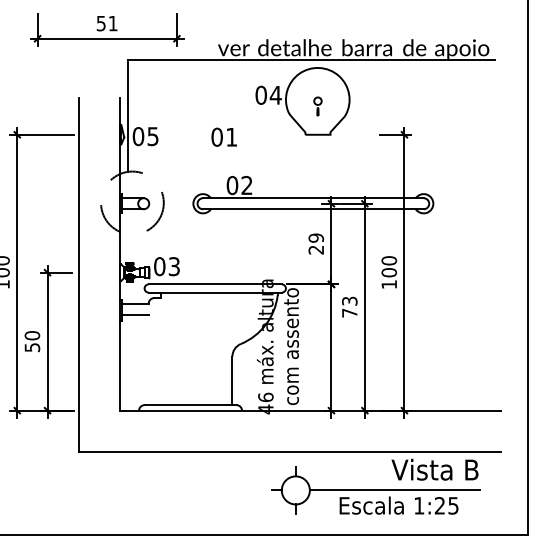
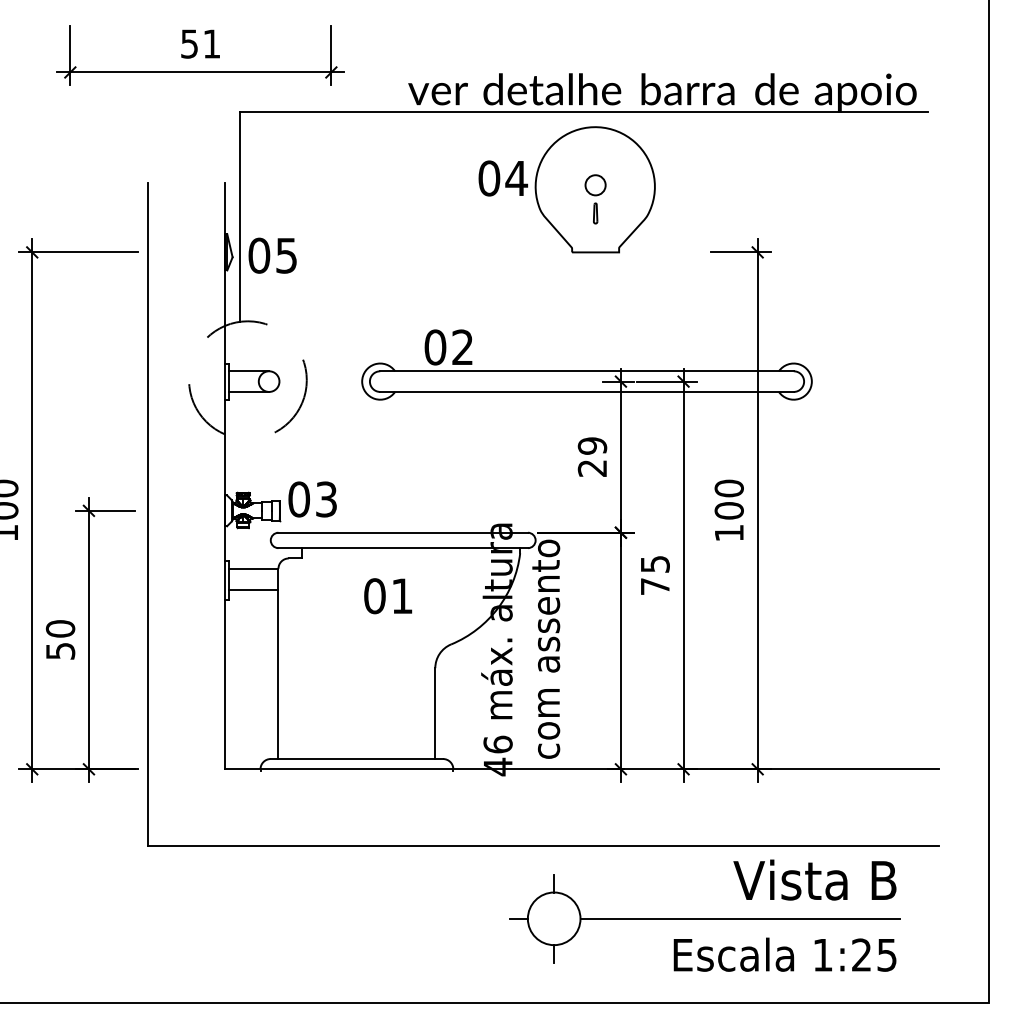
part: (317, 106) -> (594, 199), size x1.43
text: (223, 136) -> (386, 594), moved
text: (349, 300) -> (654, 562), 73 -> 75
line: (148, 354) -> (278, 664), added
text: (398, 505) -> (784, 954), moved

